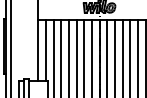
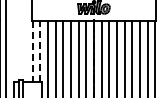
line: (46, 50) -> (40, 51), solid -> dashed
line: (38, 51) -> (32, 52), solid -> dashed

